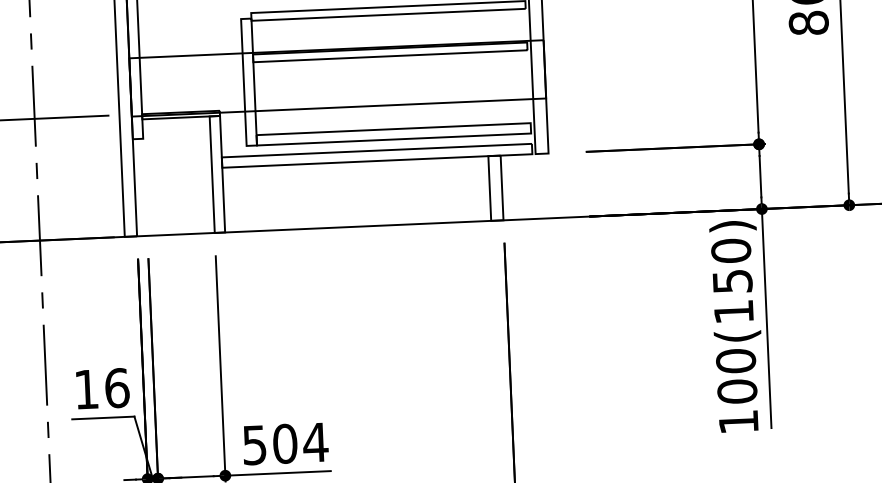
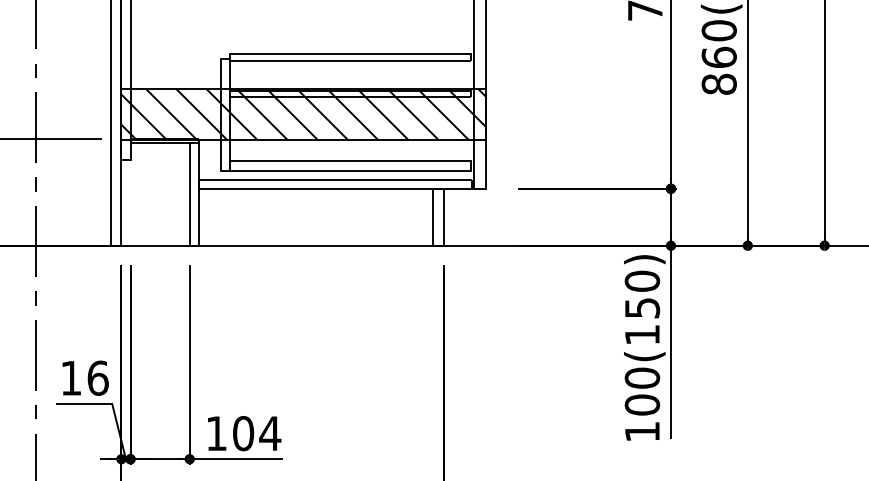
hatch: (337, 78) -> (303, 114), added
text: (254, 445) -> (216, 433), 504 -> 104

